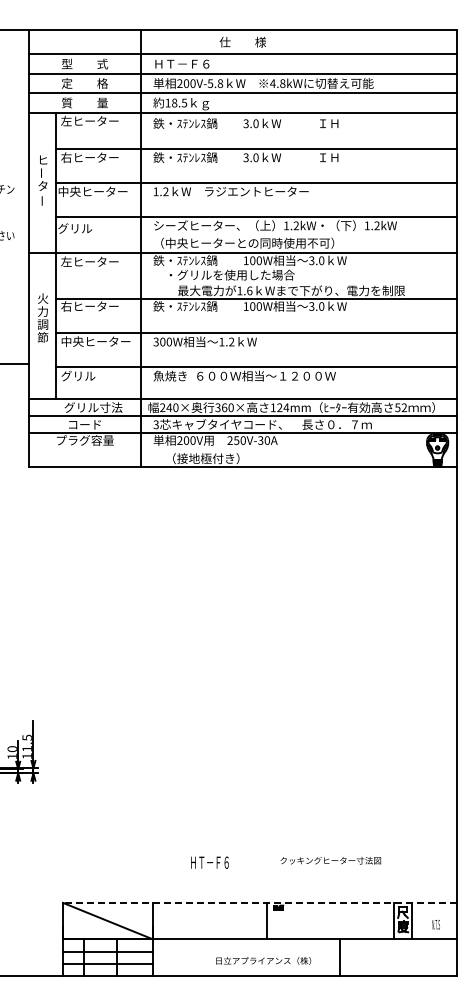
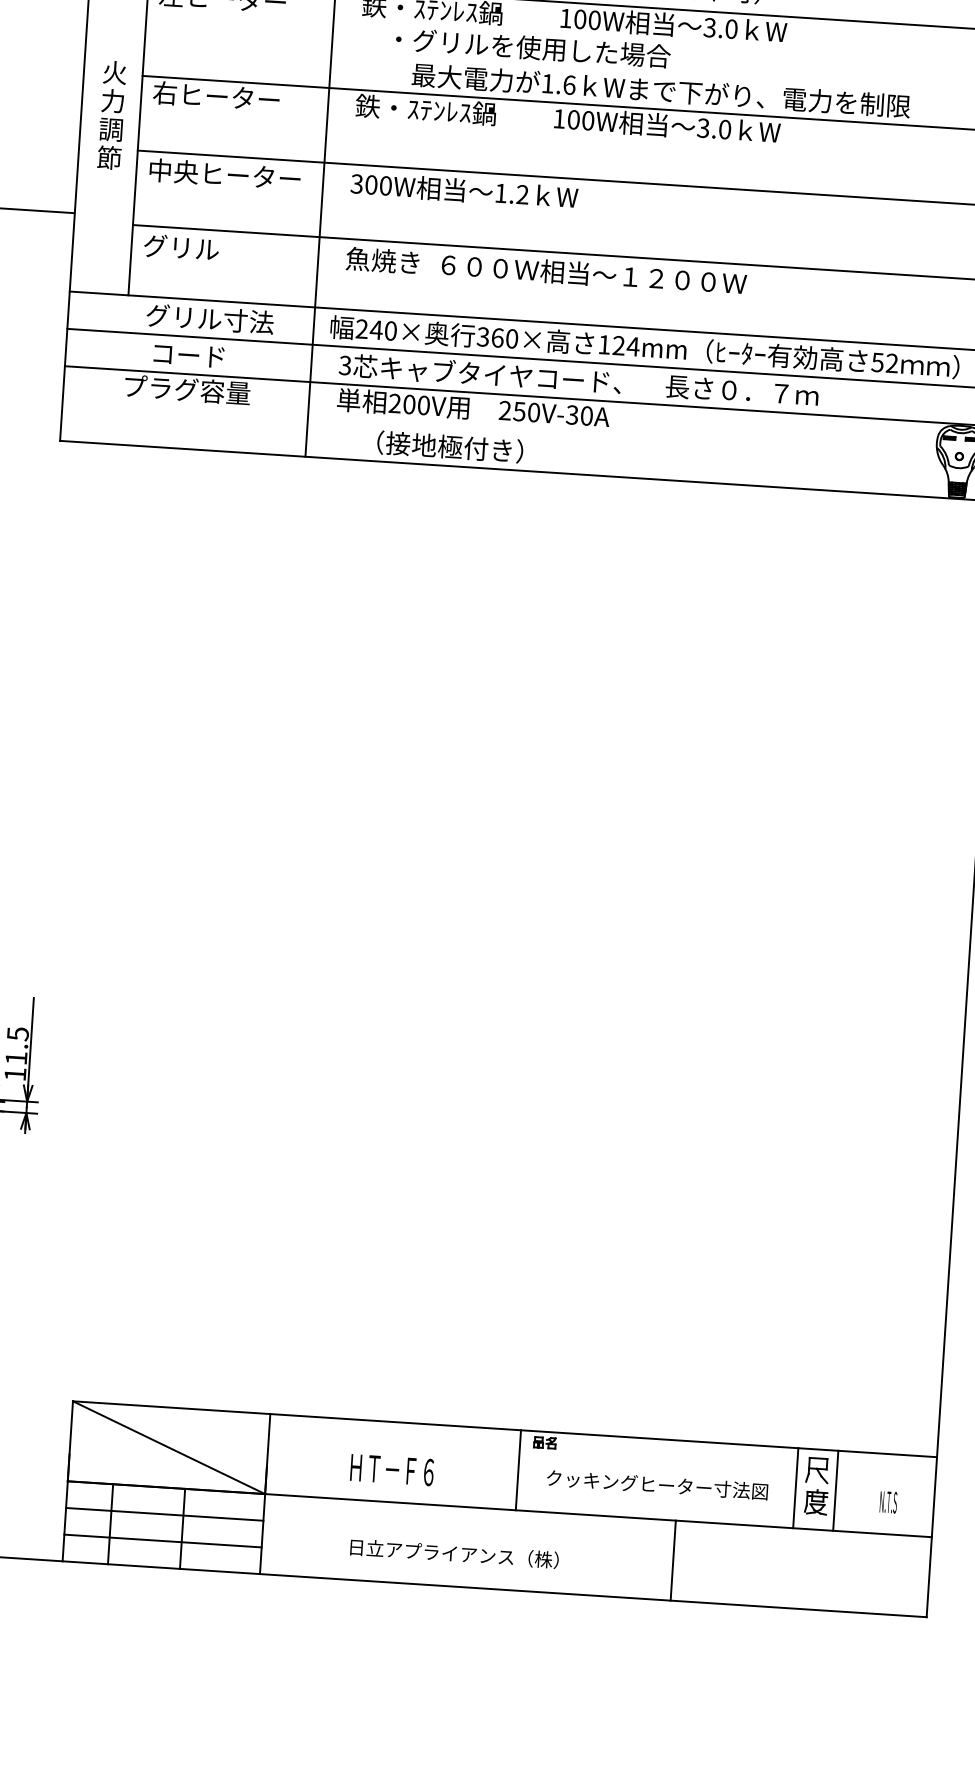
text: (330, 860) -> (656, 1484), moved
text: (209, 862) -> (391, 1469), moved
line: (259, 902) -> (504, 1428), dashed -> solid
text: (263, 960) -> (454, 1552), moved

